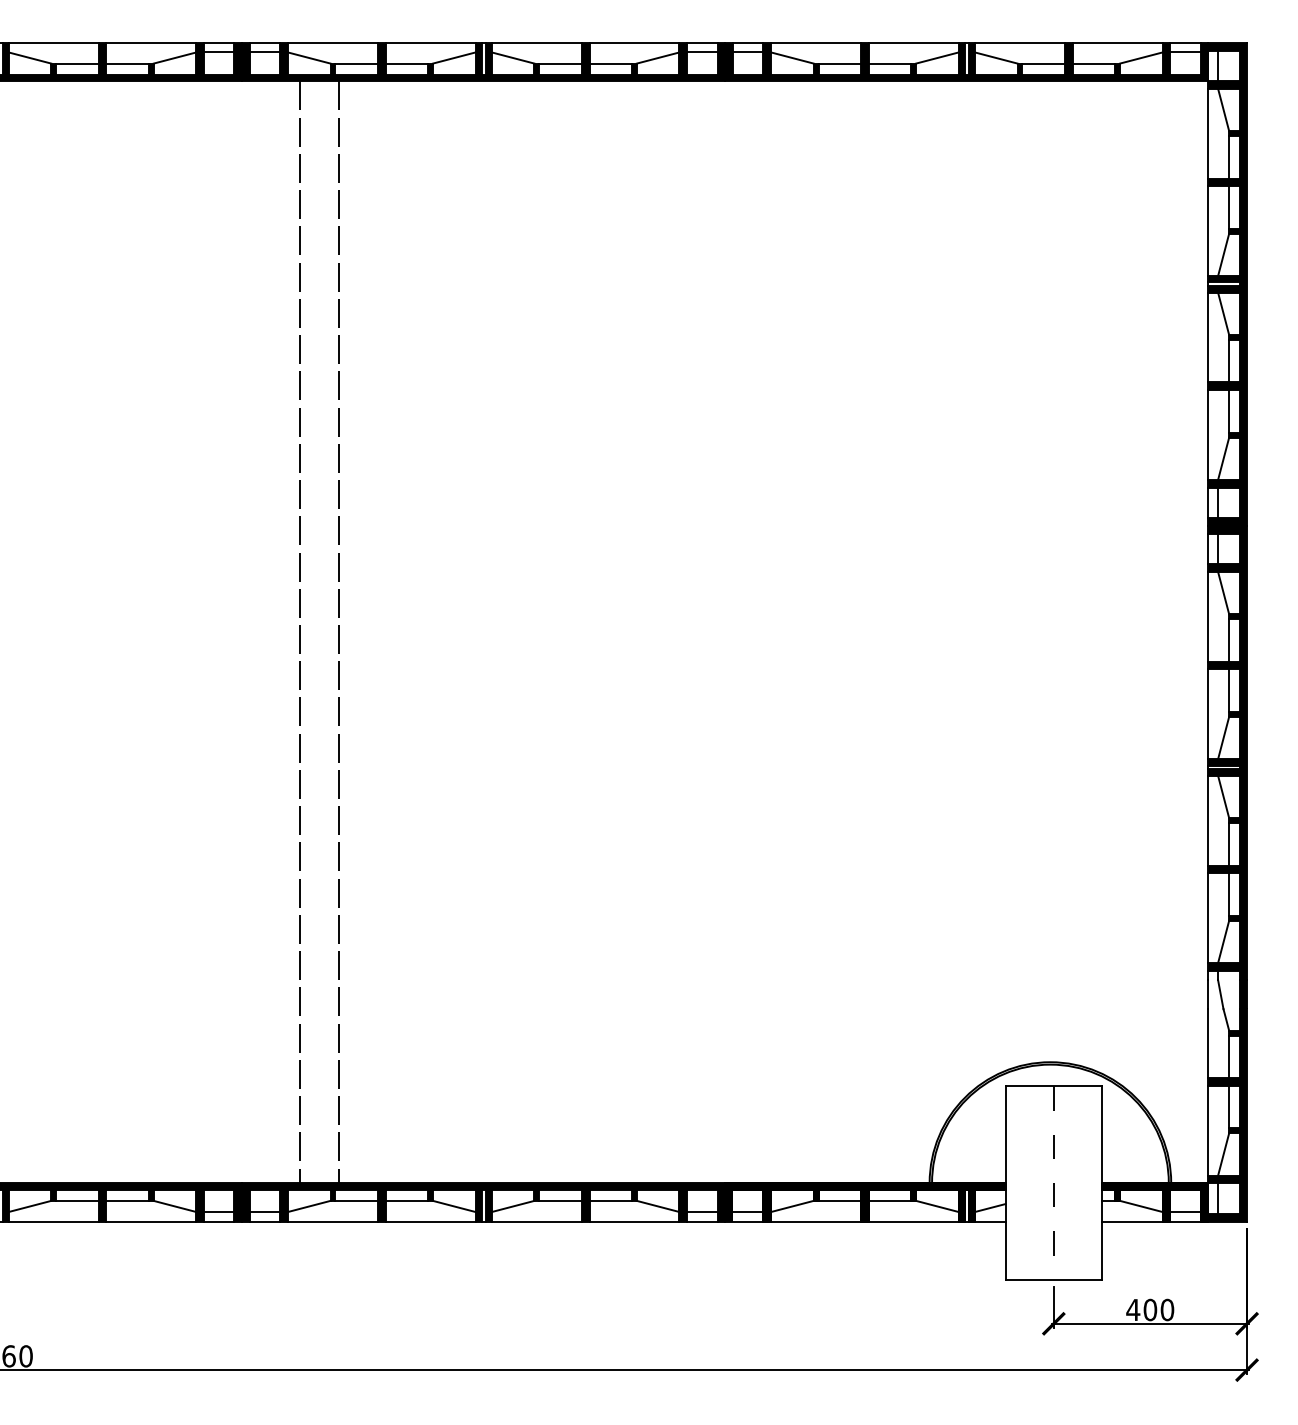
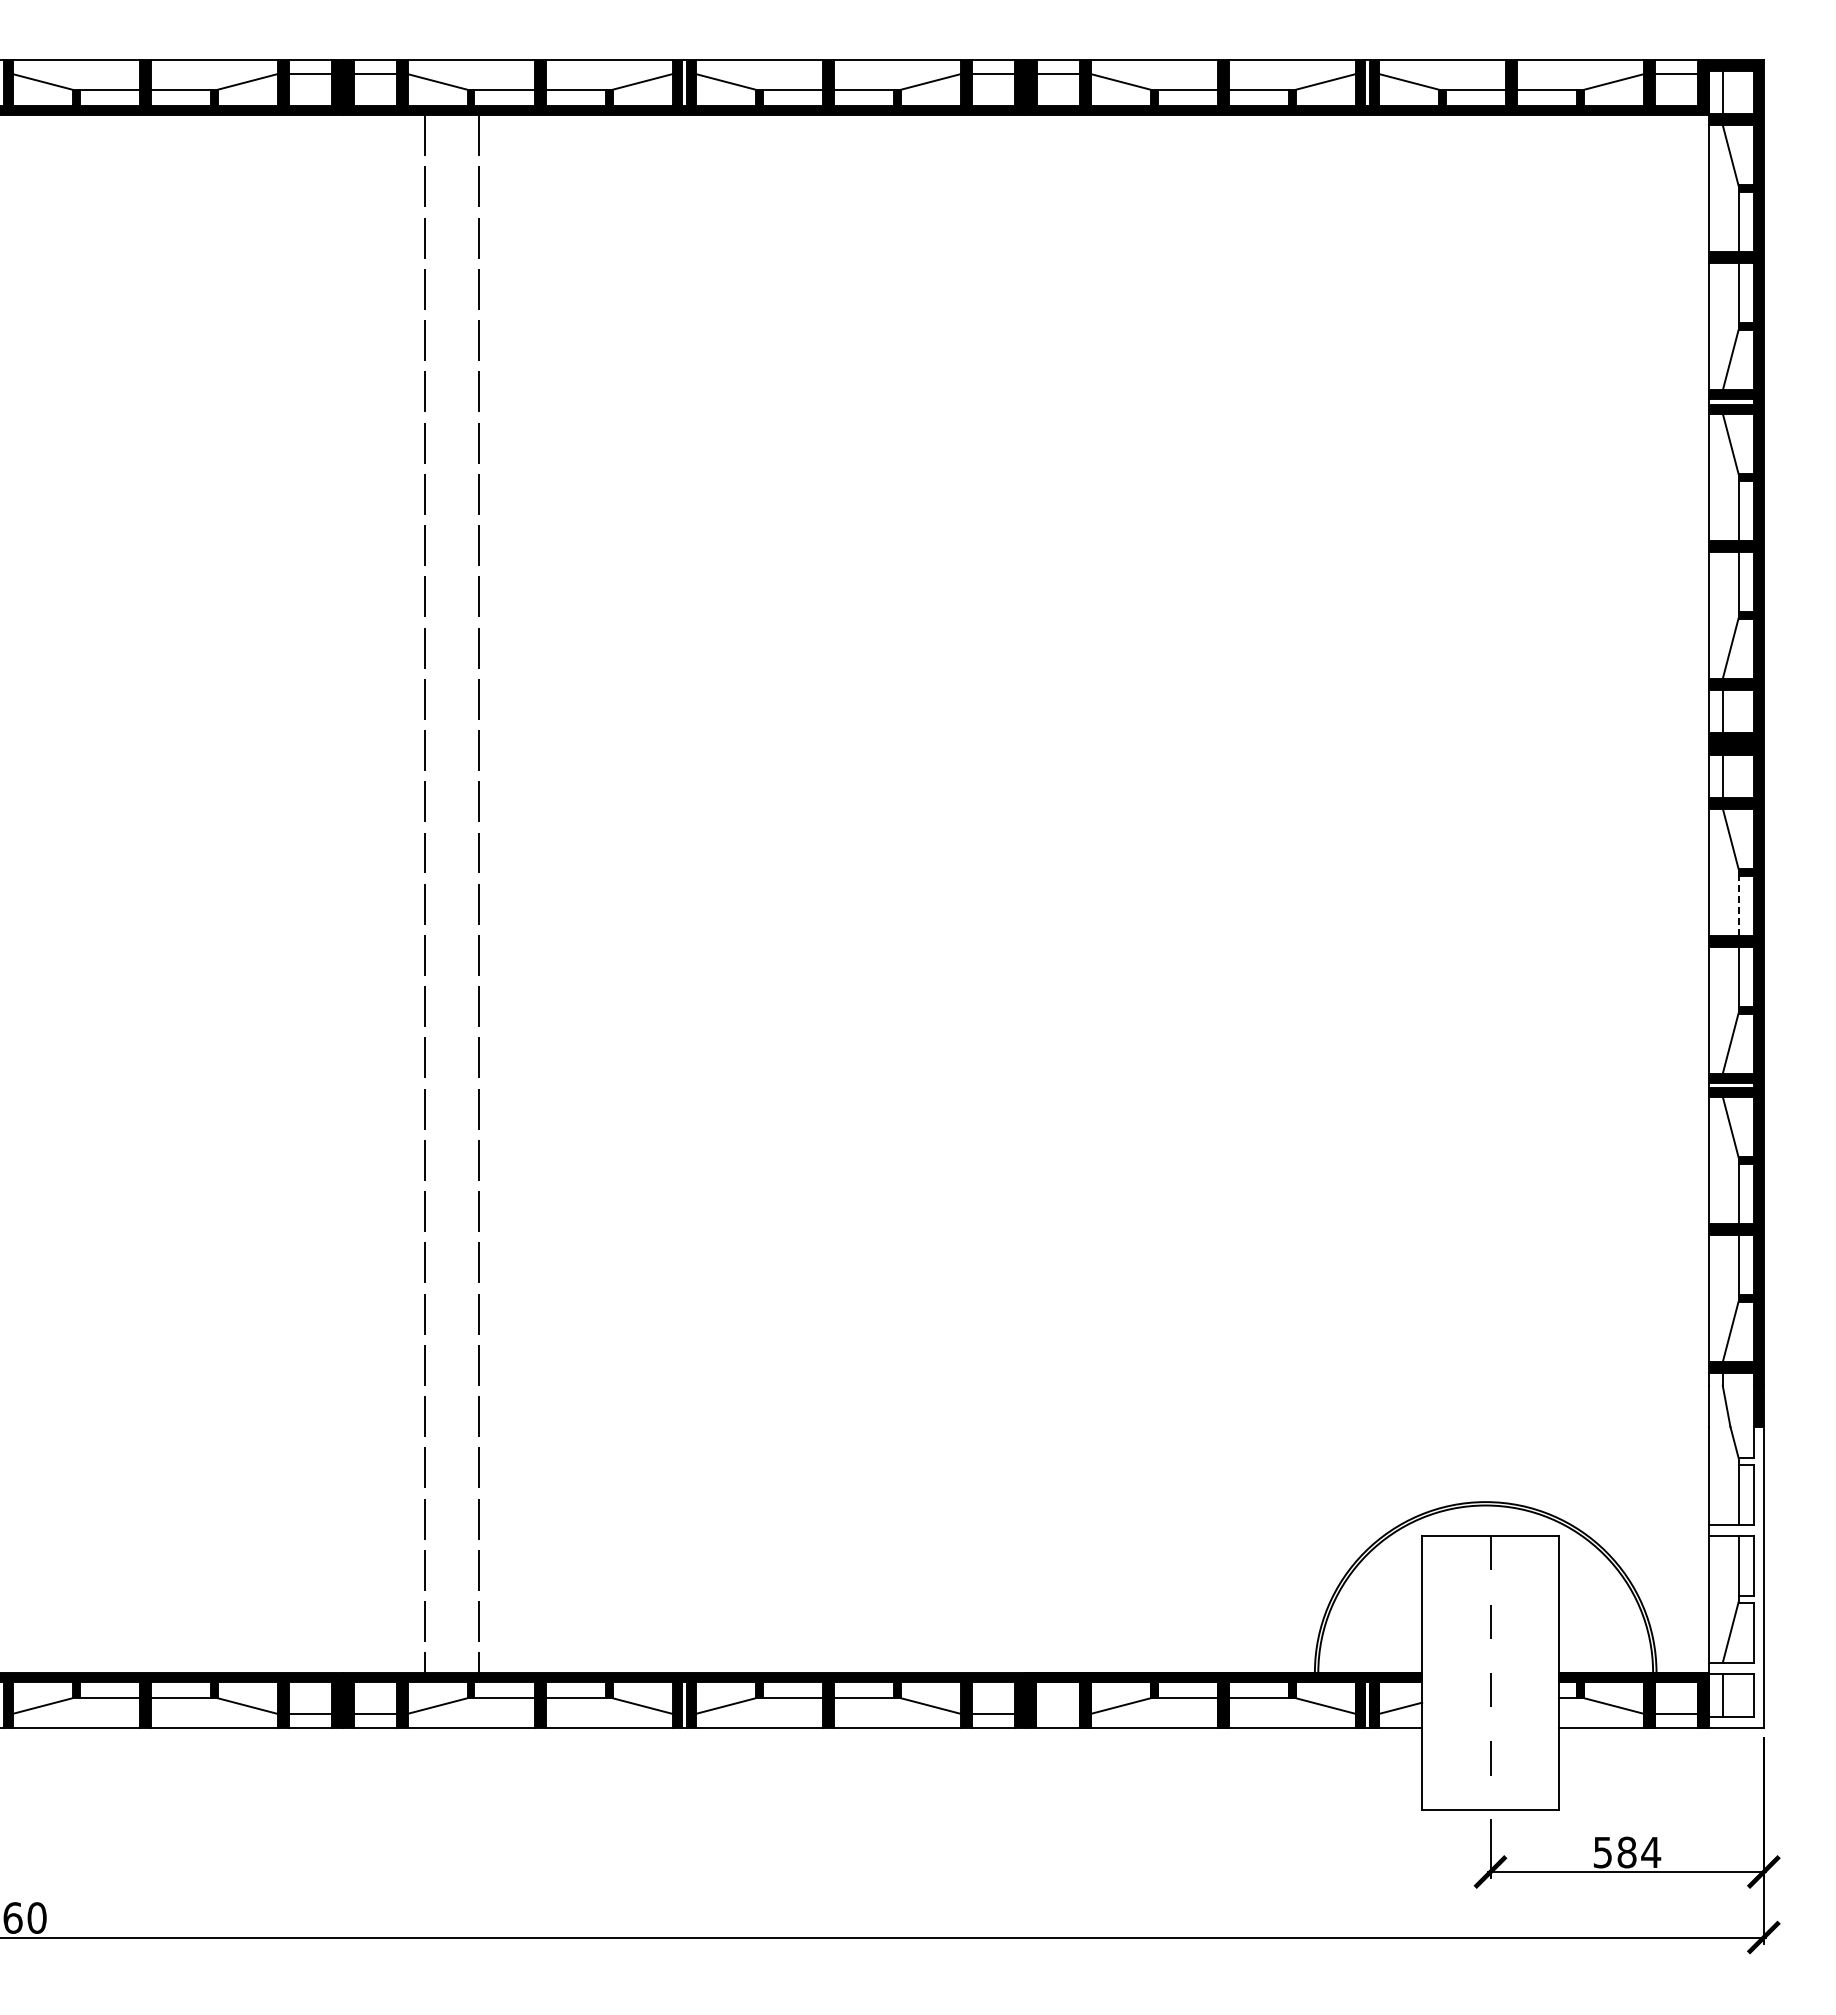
line: (1229, 640) -> (1738, 905), solid -> dashed
fill: (1227, 1114) -> (1736, 1576), removed
line: (747, 1211) -> (1057, 1713), removed
text: (1149, 1309) -> (1626, 1852), 400 -> 584

